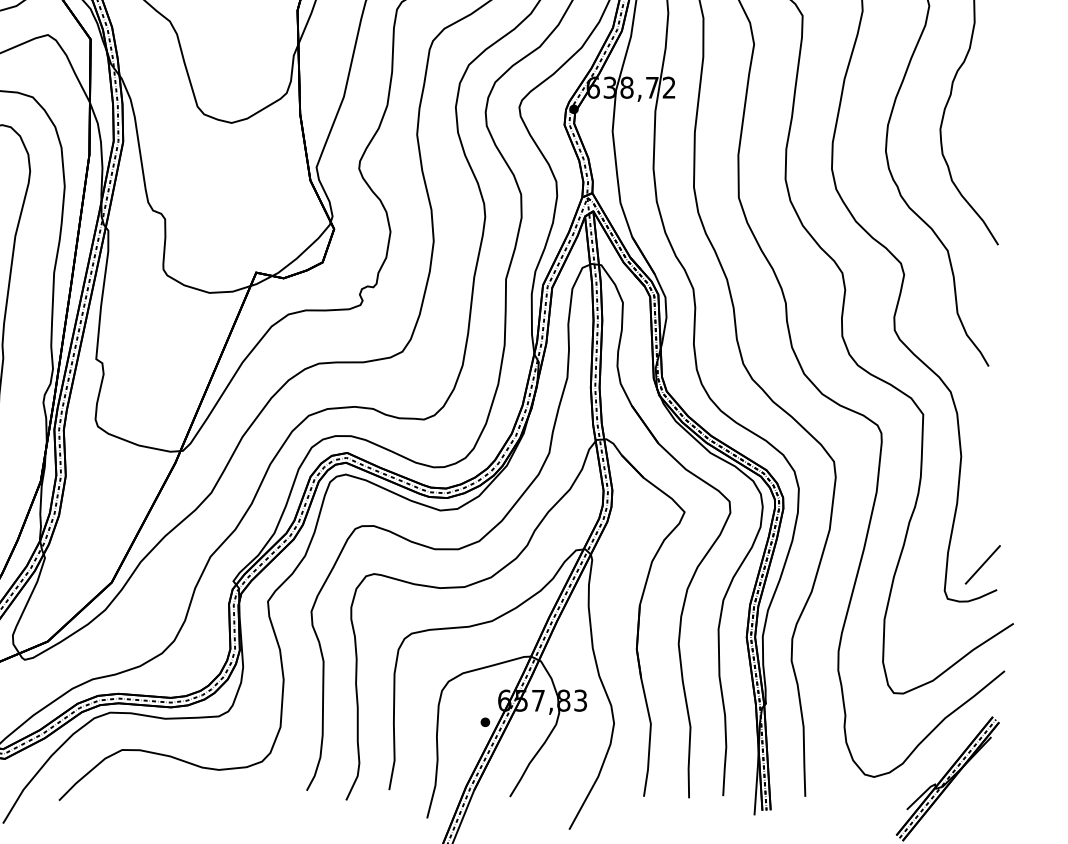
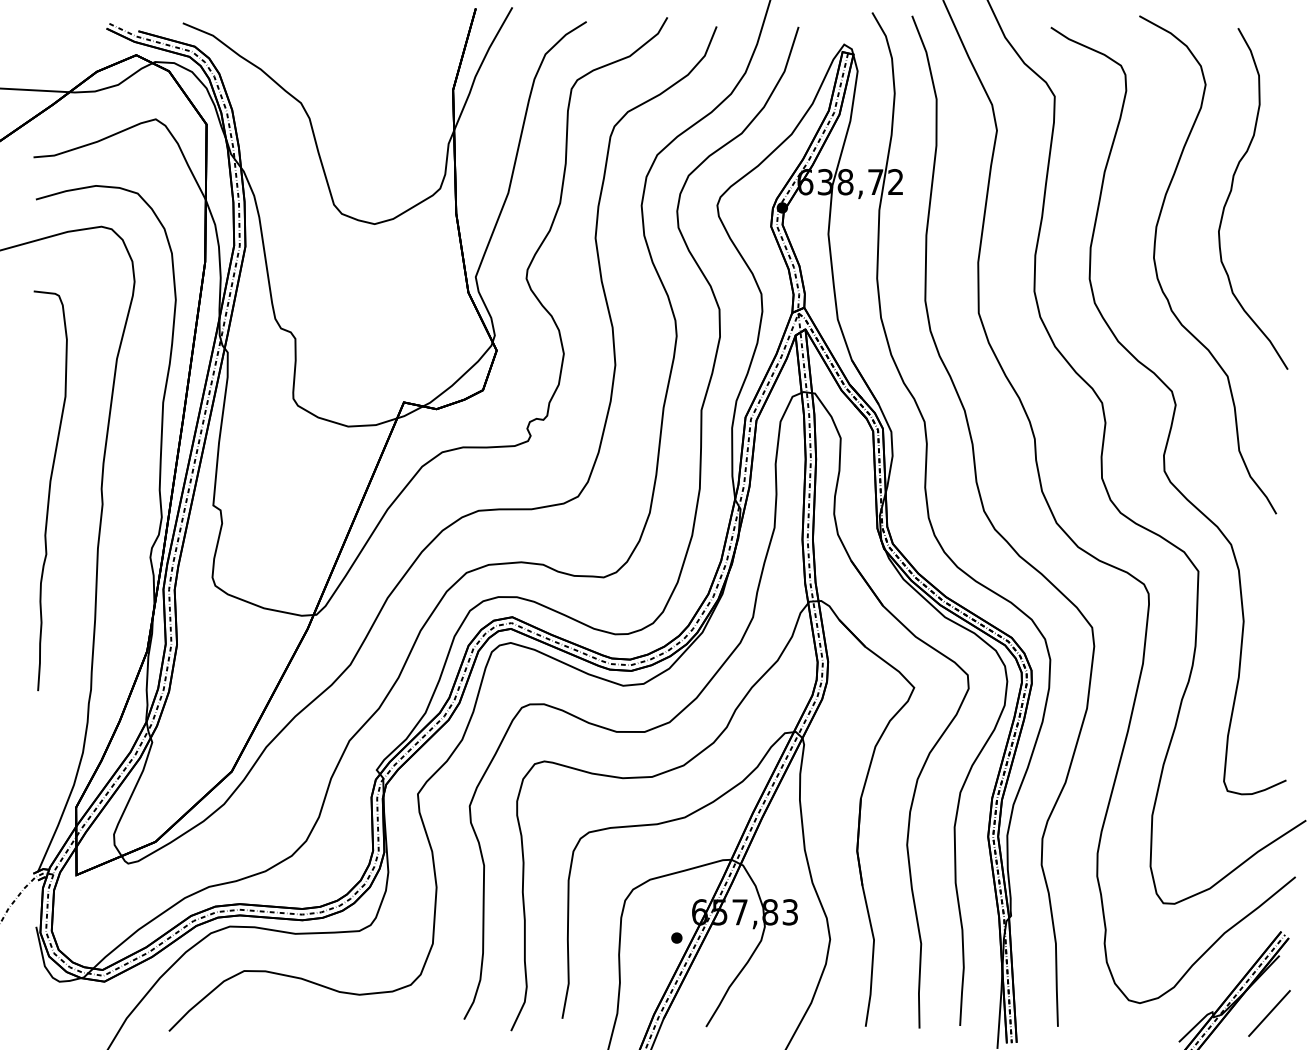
line: (982, 564) -> (1269, 1013), moved

